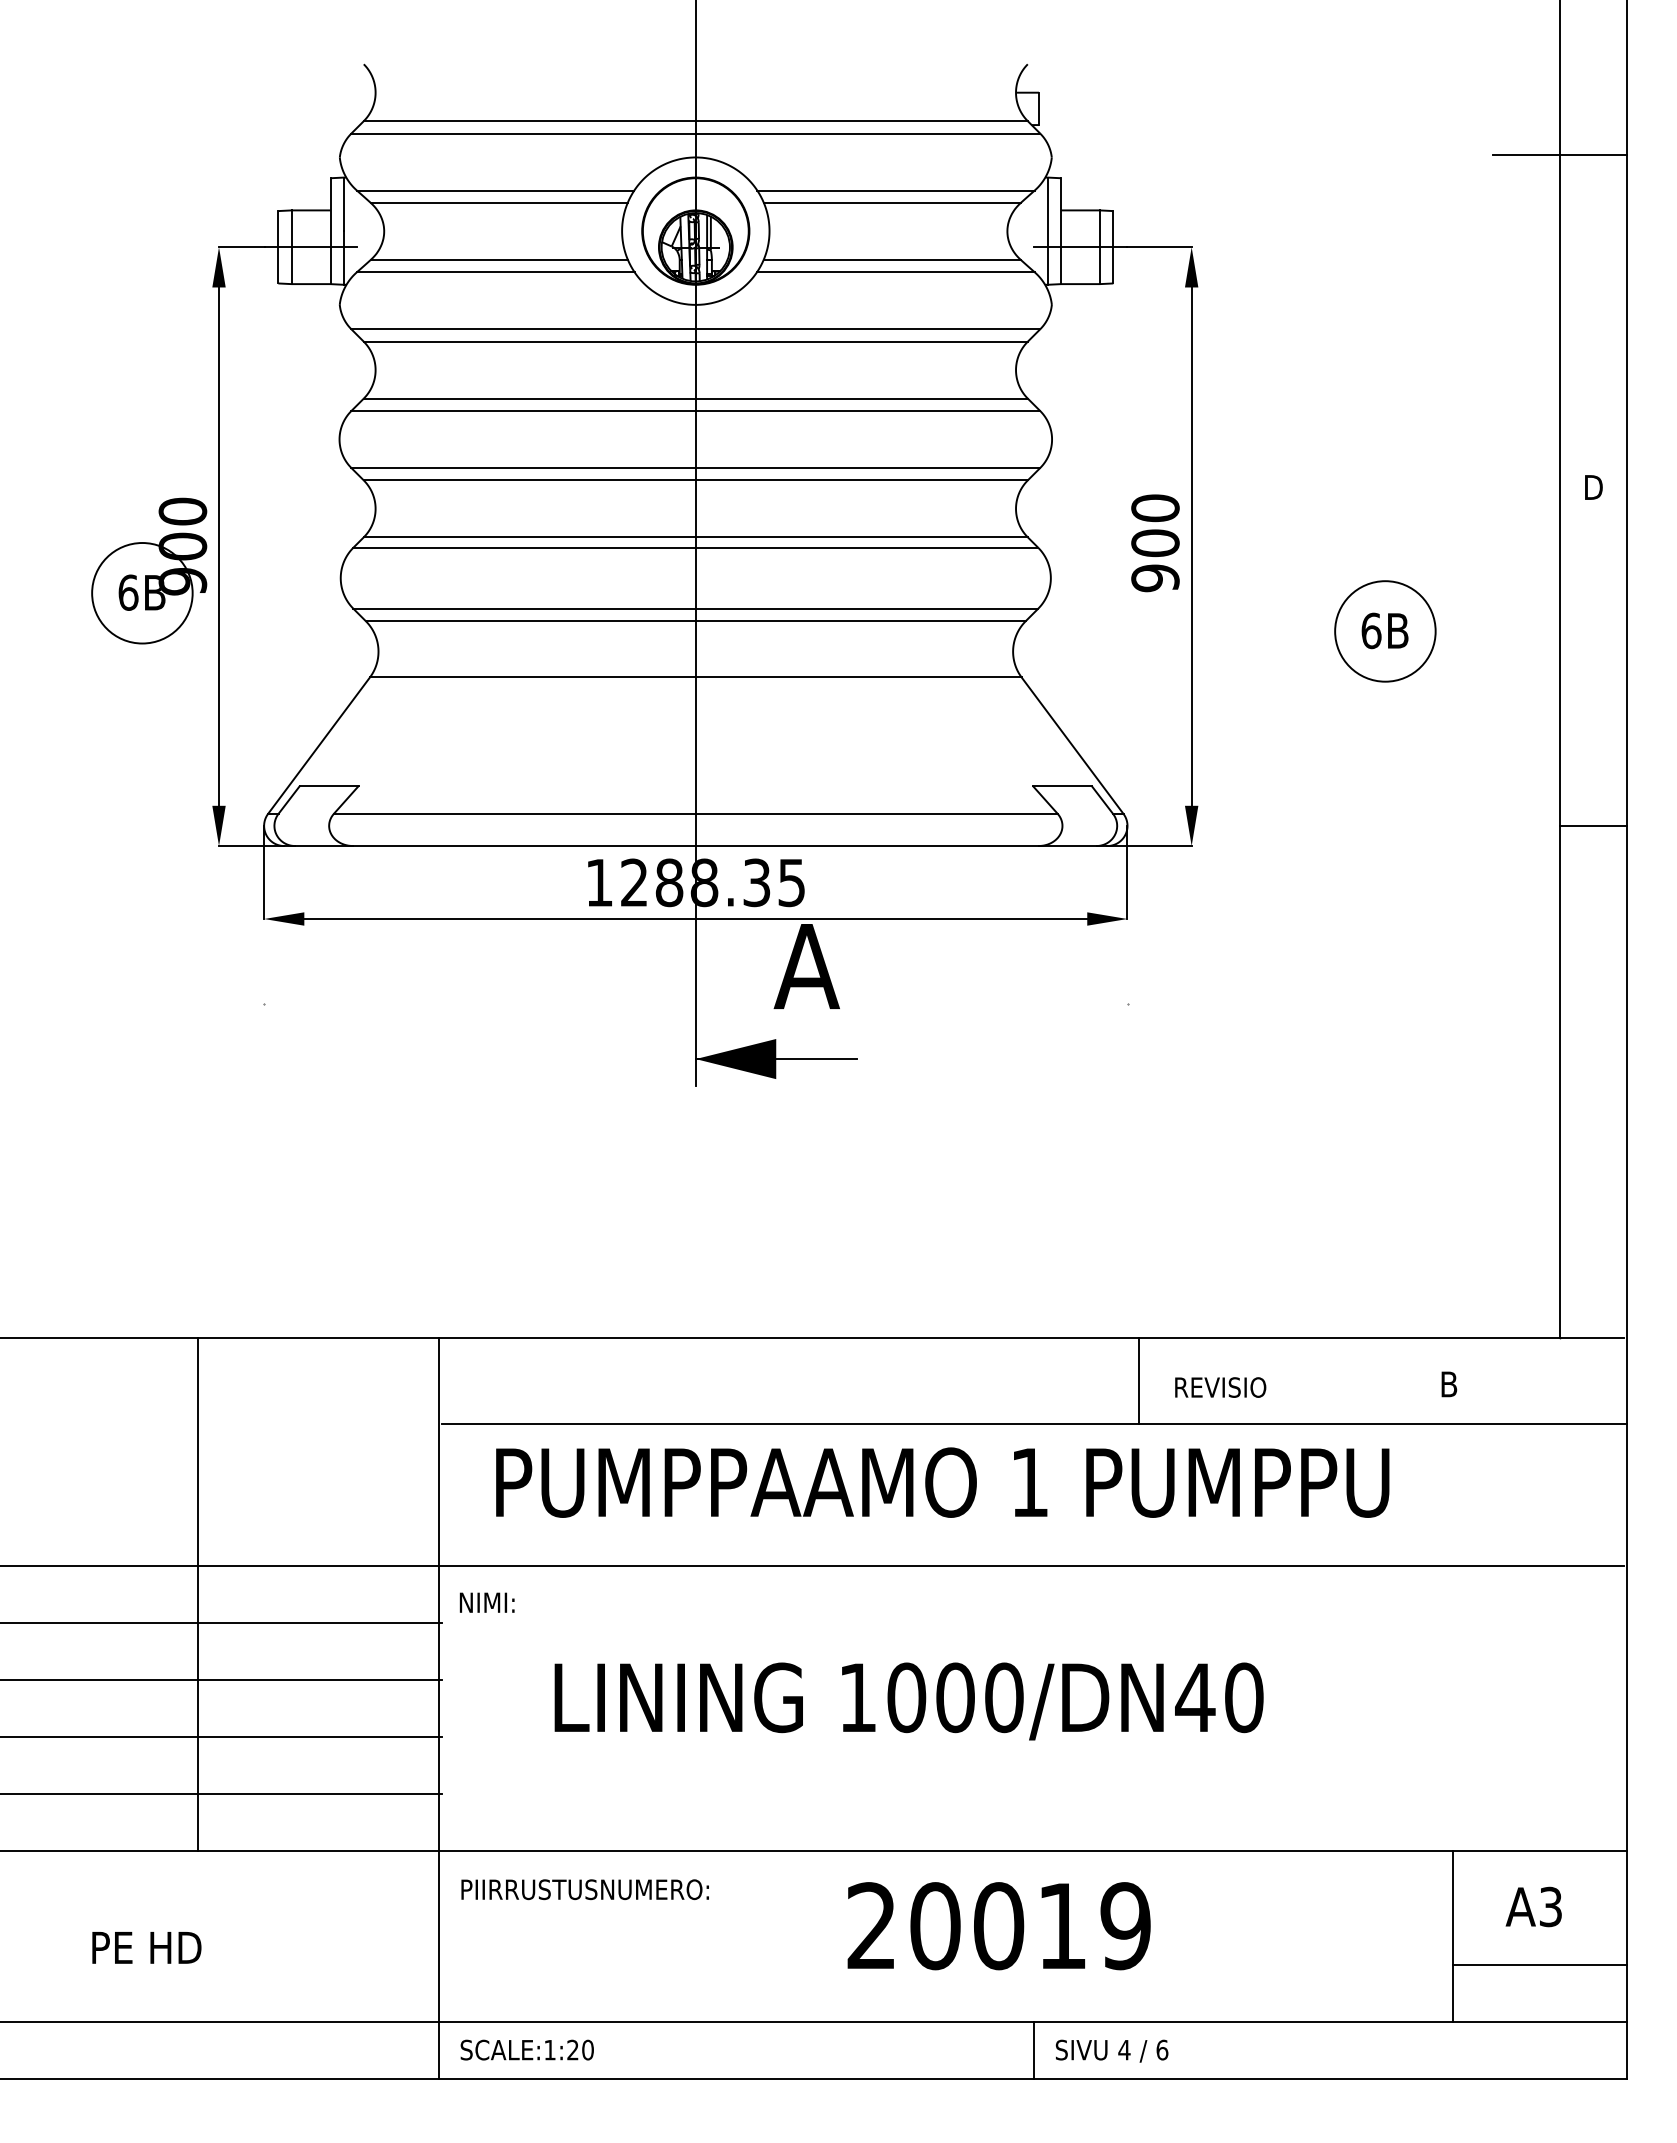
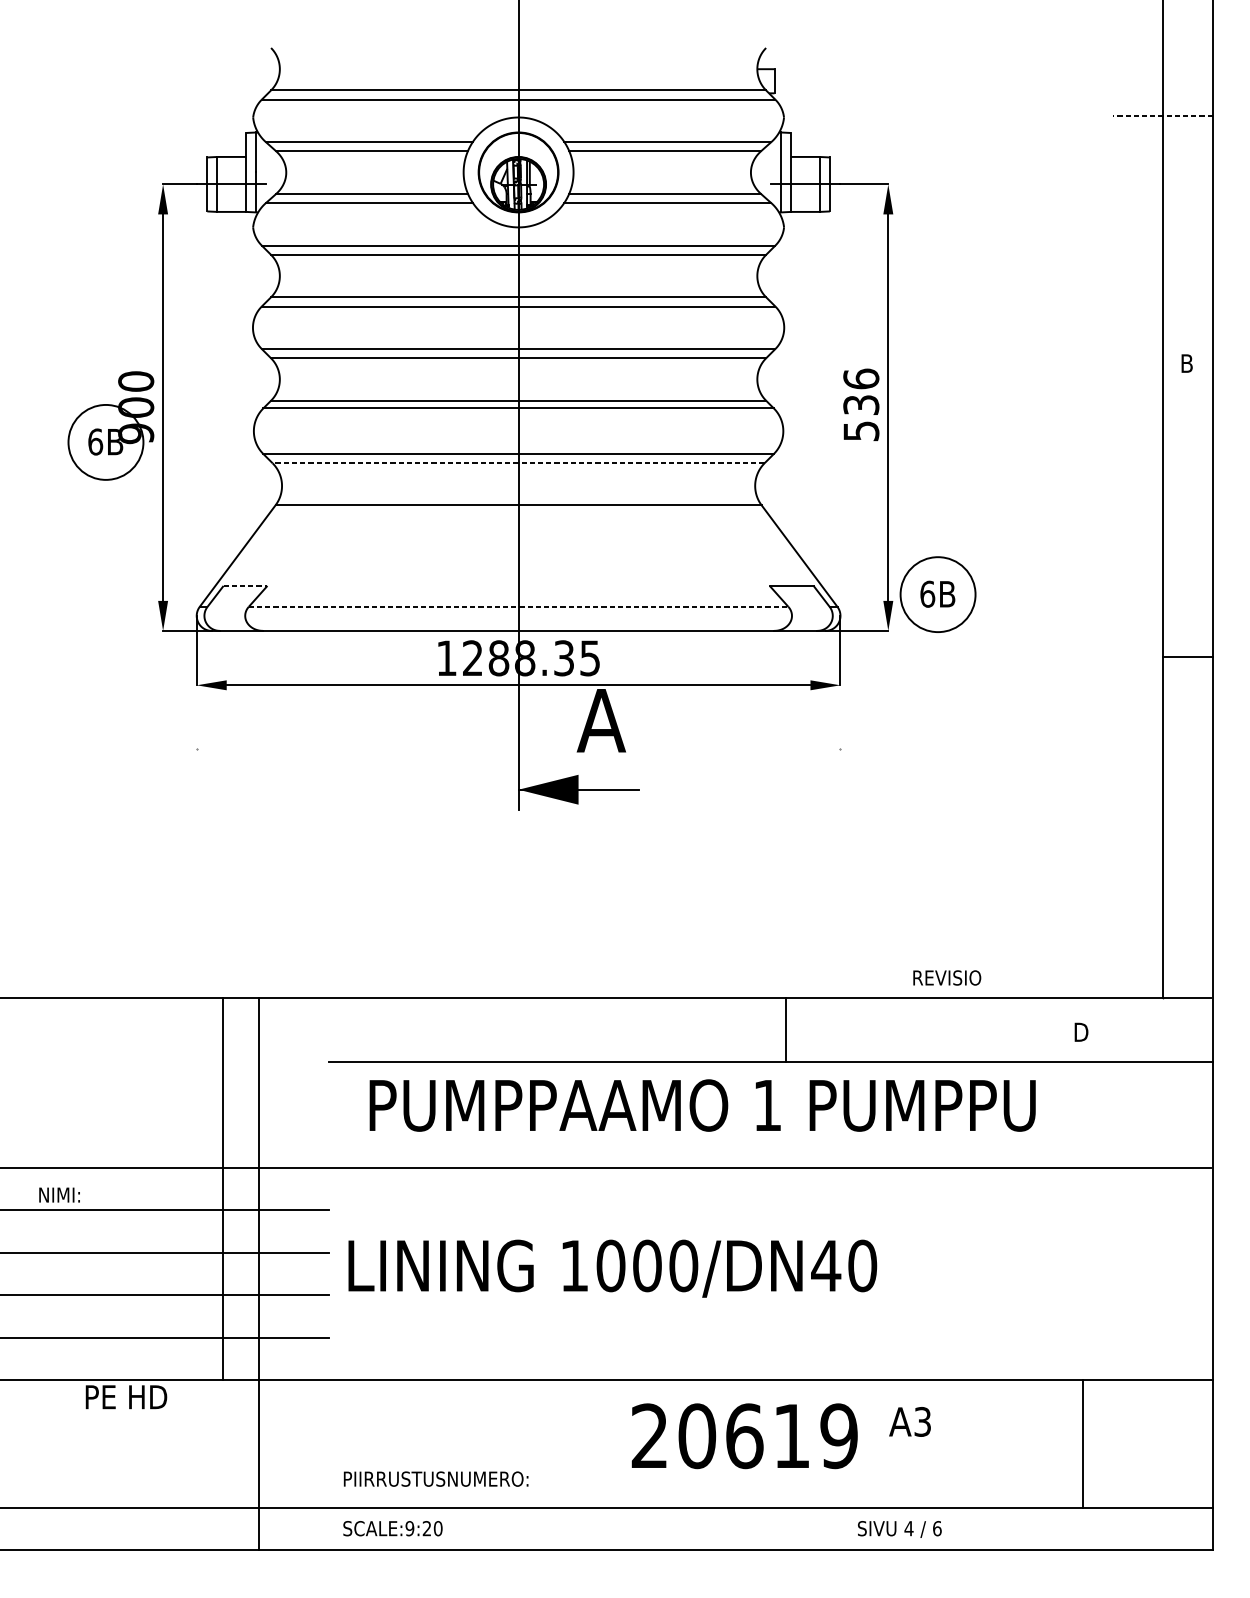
line: (1559, 155) -> (1162, 116), solid -> dashed
text: (1595, 487) -> (1189, 363), D -> B
text: (1155, 543) -> (861, 405), 900 -> 536
line: (695, 621) -> (518, 463), solid -> dashed
part: (1385, 631) -> (938, 594), moved
line: (330, 785) -> (246, 585), solid -> dashed
line: (695, 813) -> (518, 606), solid -> dashed
line: (1592, 825) -> (1187, 657), moved
line: (1138, 1380) -> (786, 1029), moved
text: (1451, 1384) -> (1082, 1032), B -> D
text: (1220, 1387) -> (947, 977), moved
line: (198, 1594) -> (223, 1188), moved
text: (486, 1602) -> (59, 1194), moved
text: (908, 1701) -> (612, 1268), moved
line: (439, 1708) -> (259, 1273), moved
text: (584, 1889) -> (435, 1478), moved
text: (1533, 1906) -> (909, 1421), moved
text: (999, 1926) -> (745, 1436), 20019 -> 20619
text: (146, 1947) -> (126, 1396), moved
line: (1539, 1964) -> (1147, 1464), removed
text: (549, 2049) -> (409, 1528), SCALE:1:20 -> SCALE:9:20
line: (1034, 2049) -> (771, 1528), removed
text: (1111, 2050) -> (899, 1528), moved

